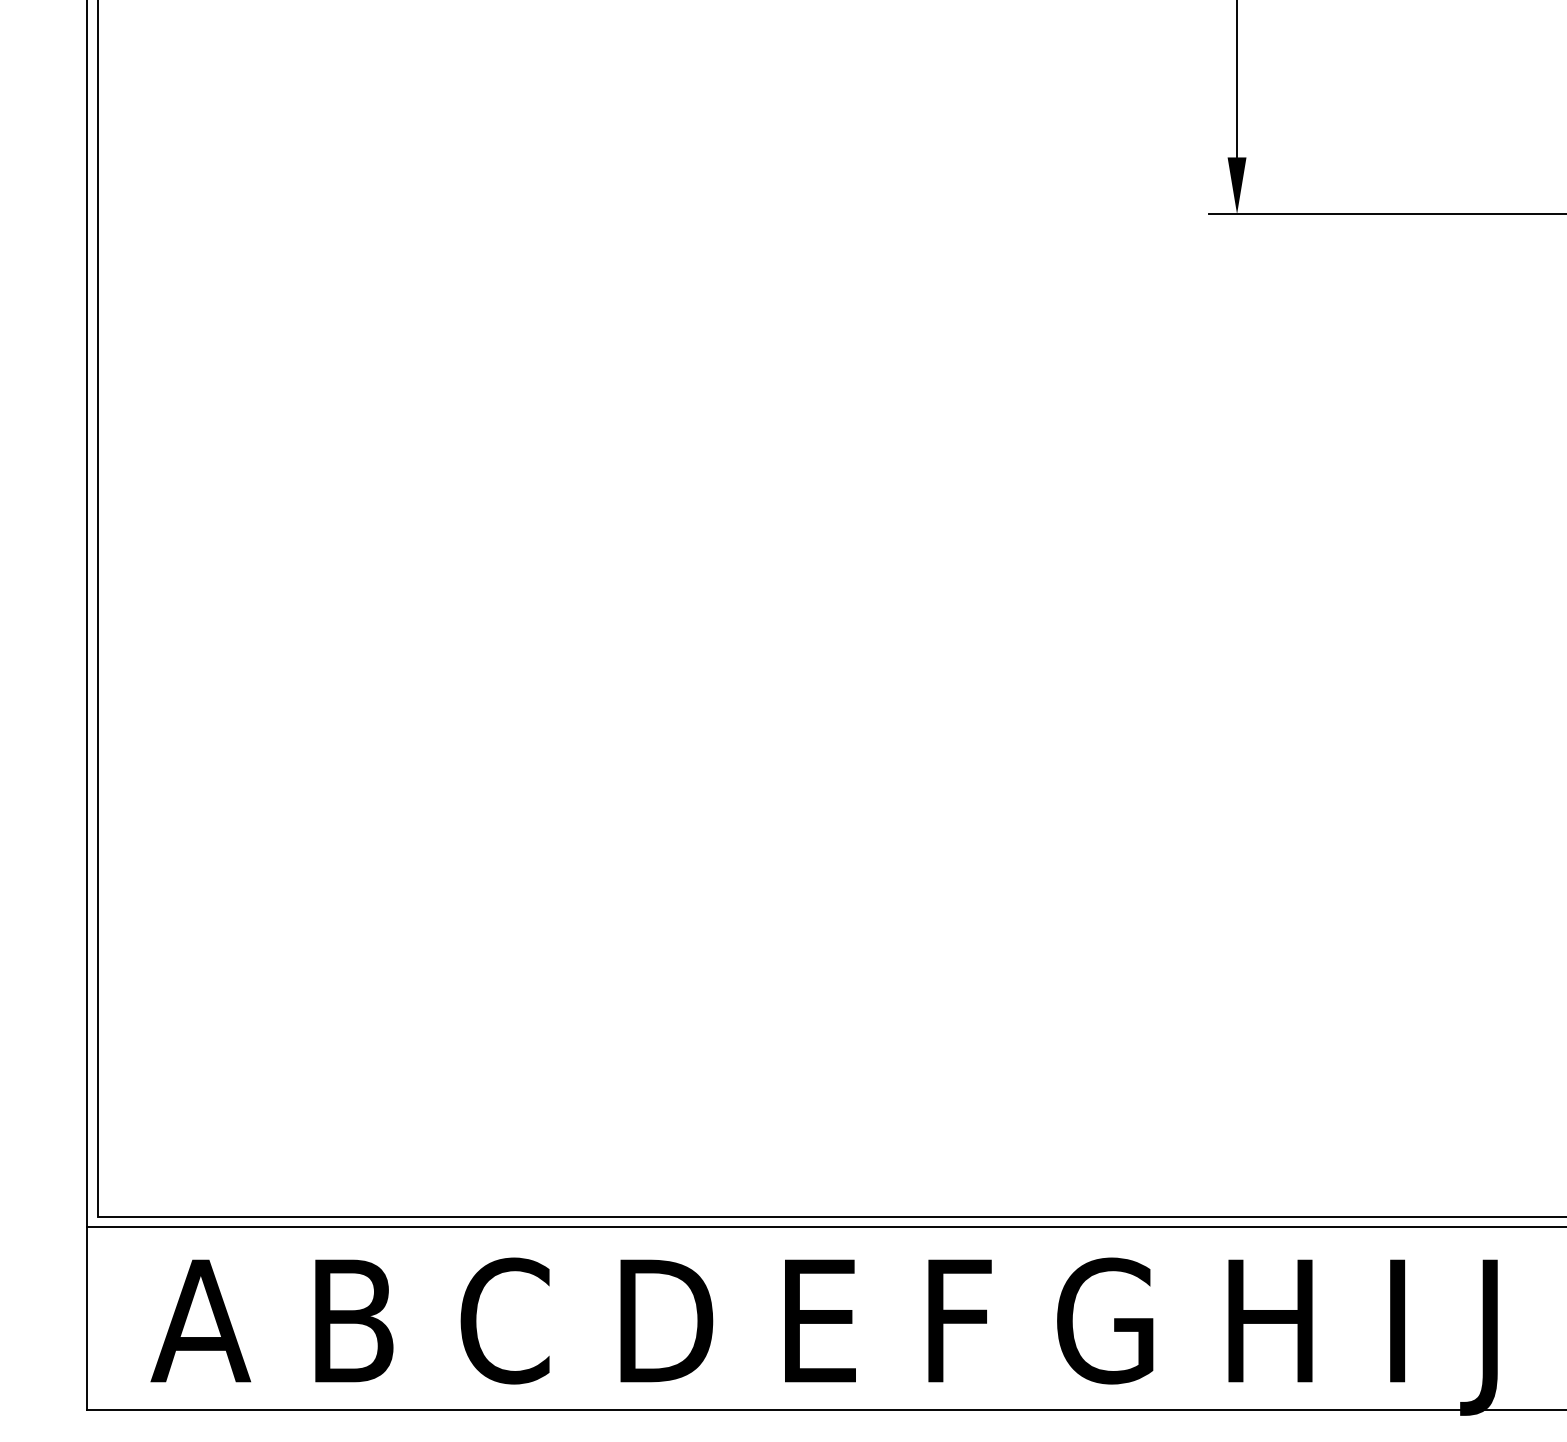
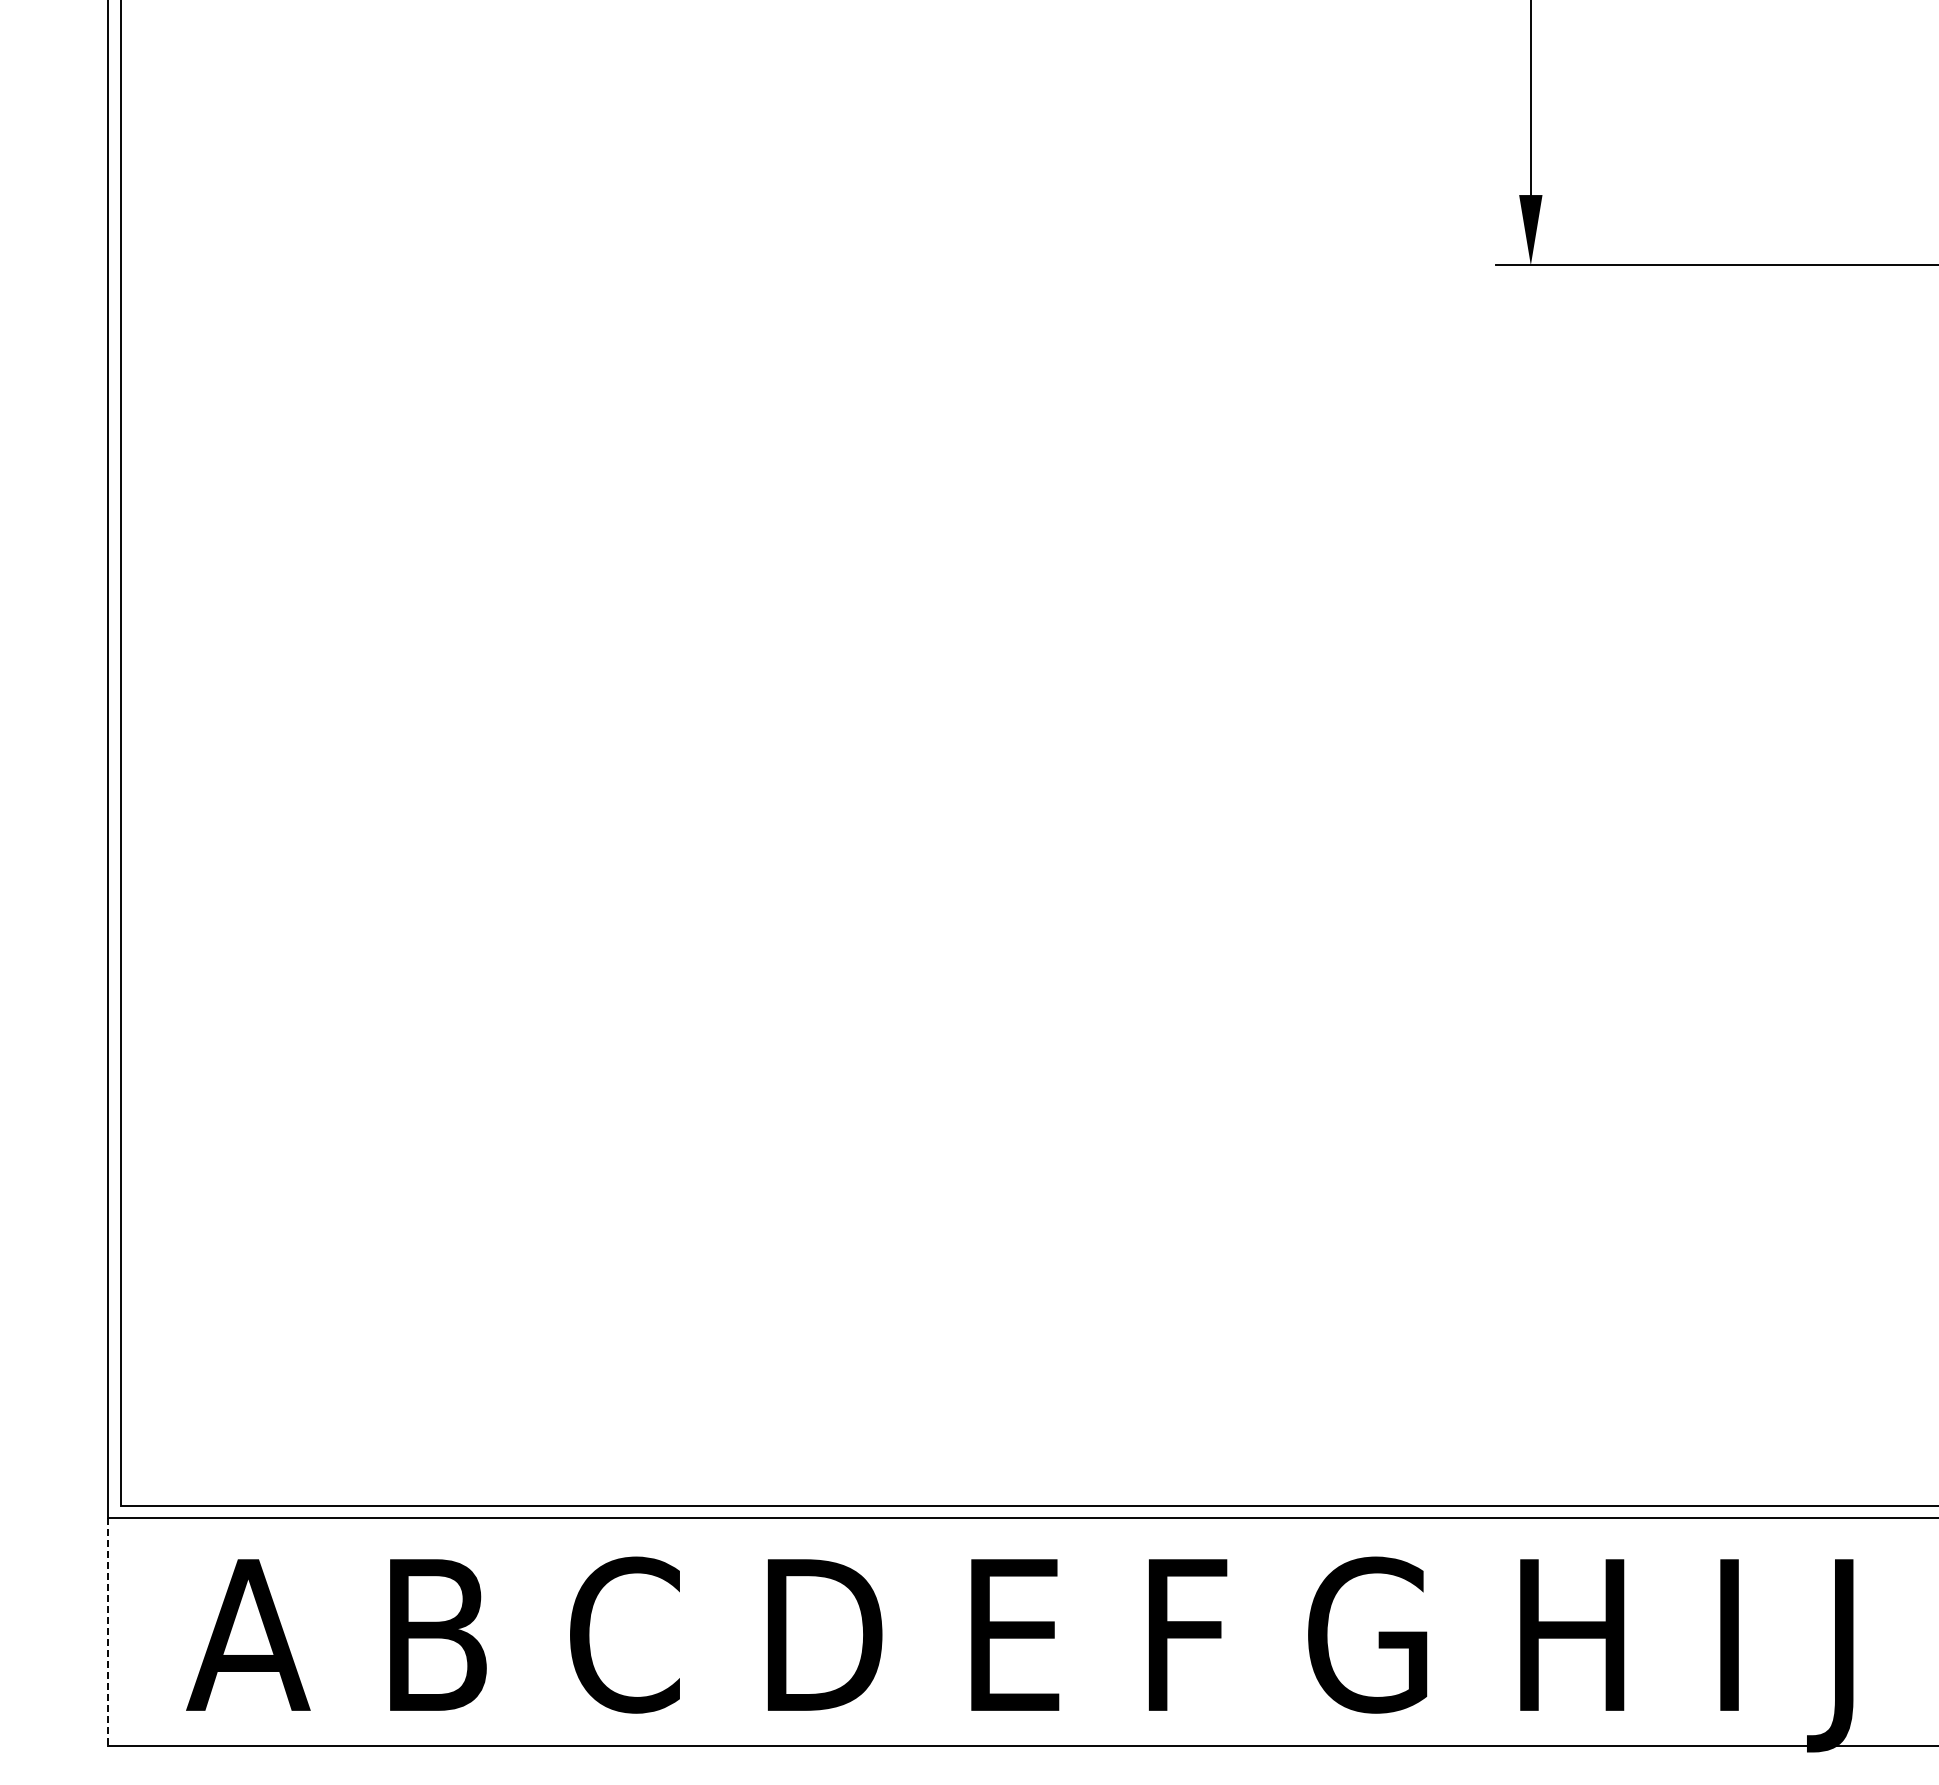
line: (87, 1318) -> (108, 1632), solid -> dashed

